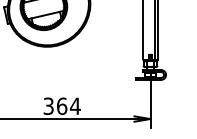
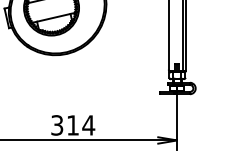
text: (62, 106) -> (73, 125), 364 -> 314

